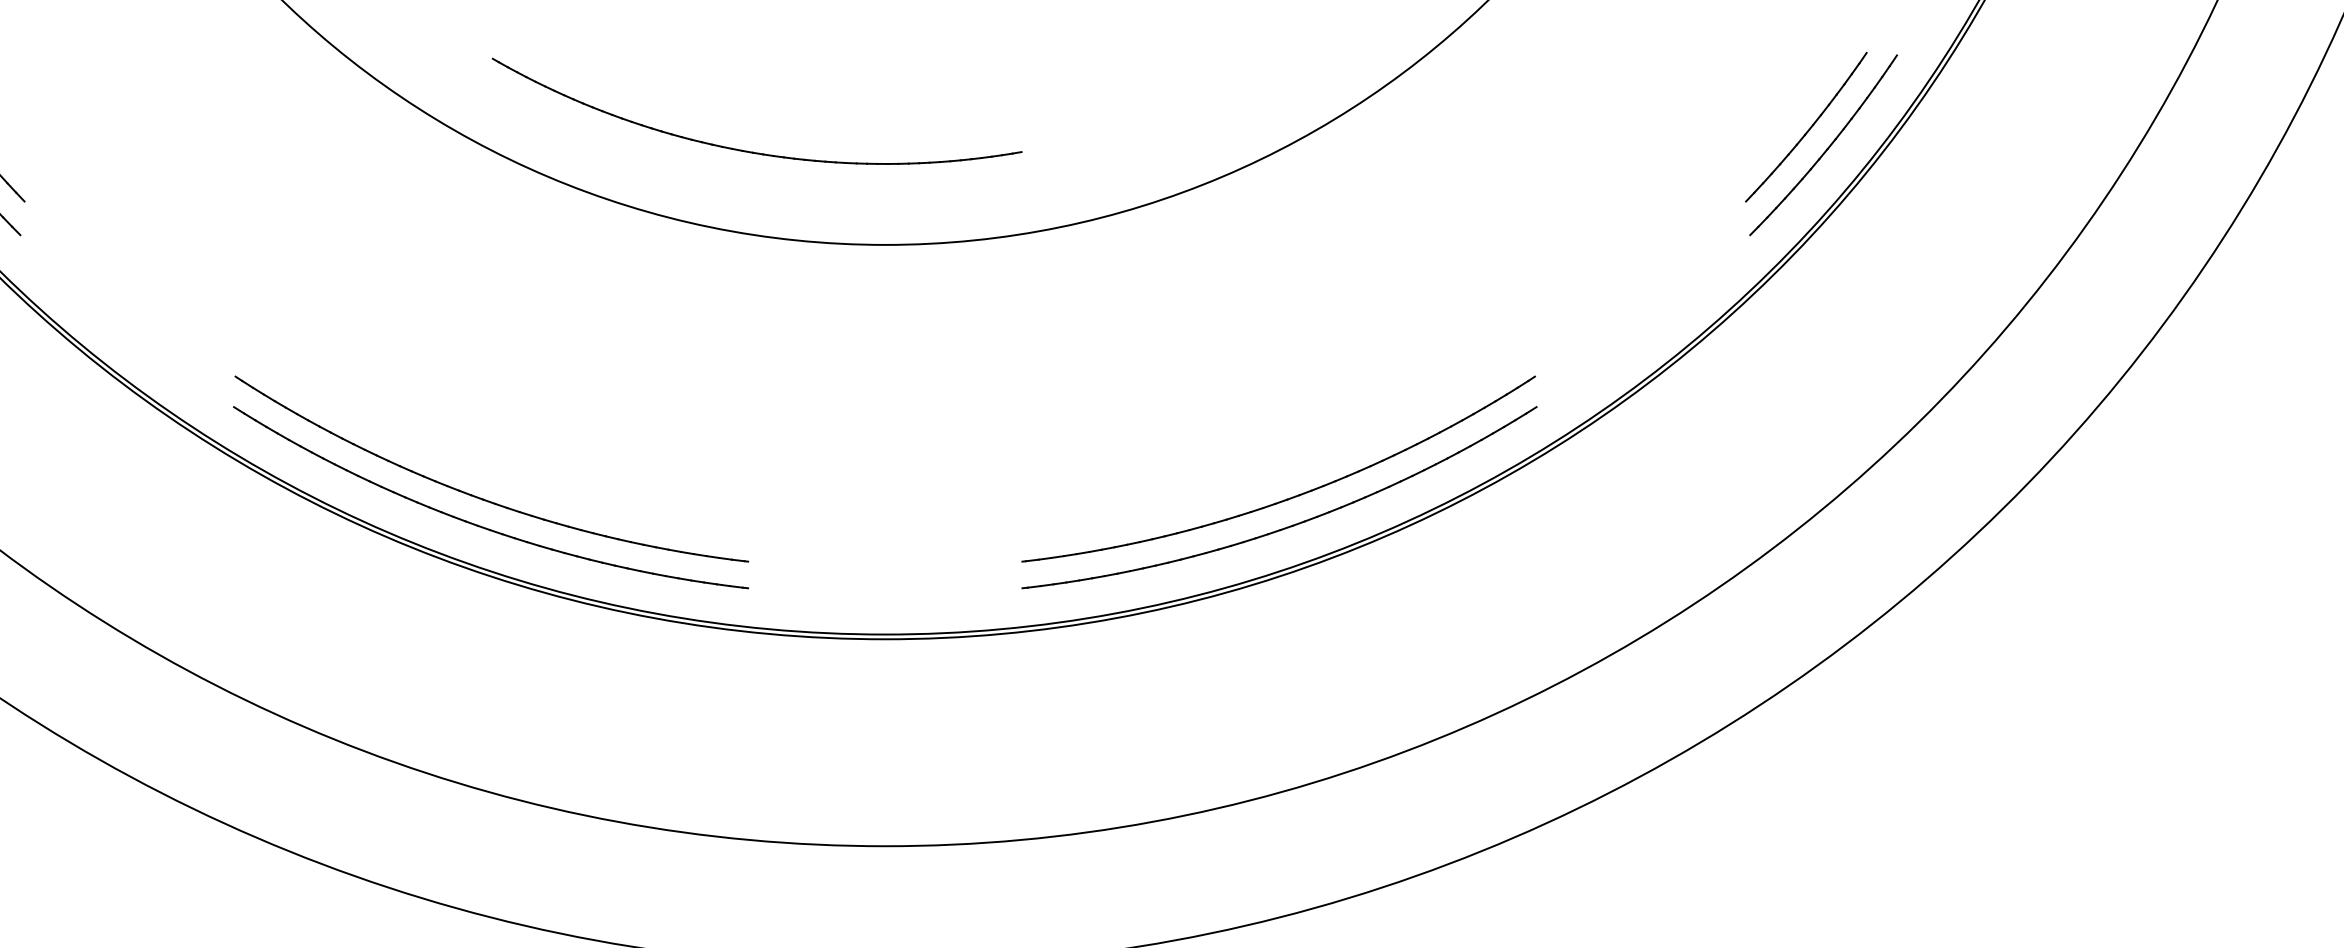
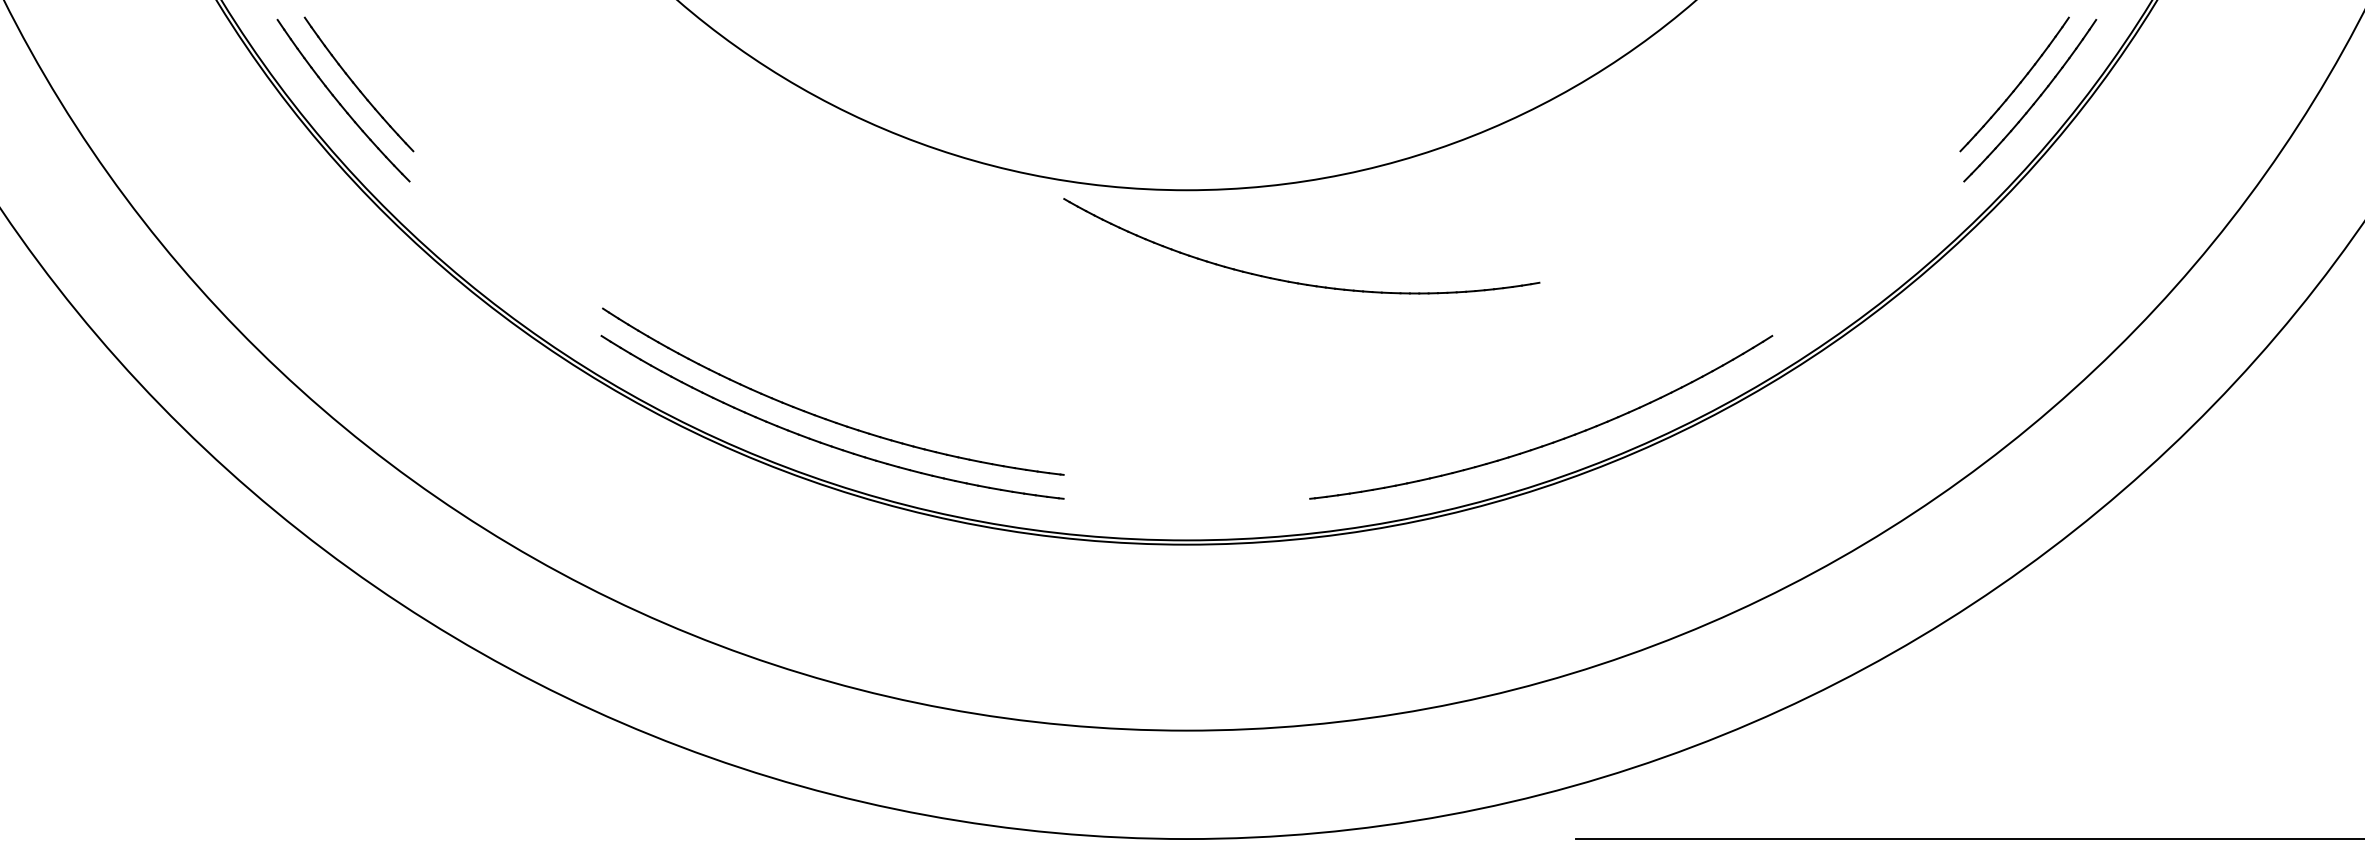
part: (749, 150) -> (1294, 281), moved
part: (1288, 497) -> (1549, 417), removed

